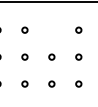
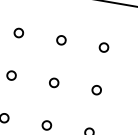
part: (51, 29) -> (61, 39), added

